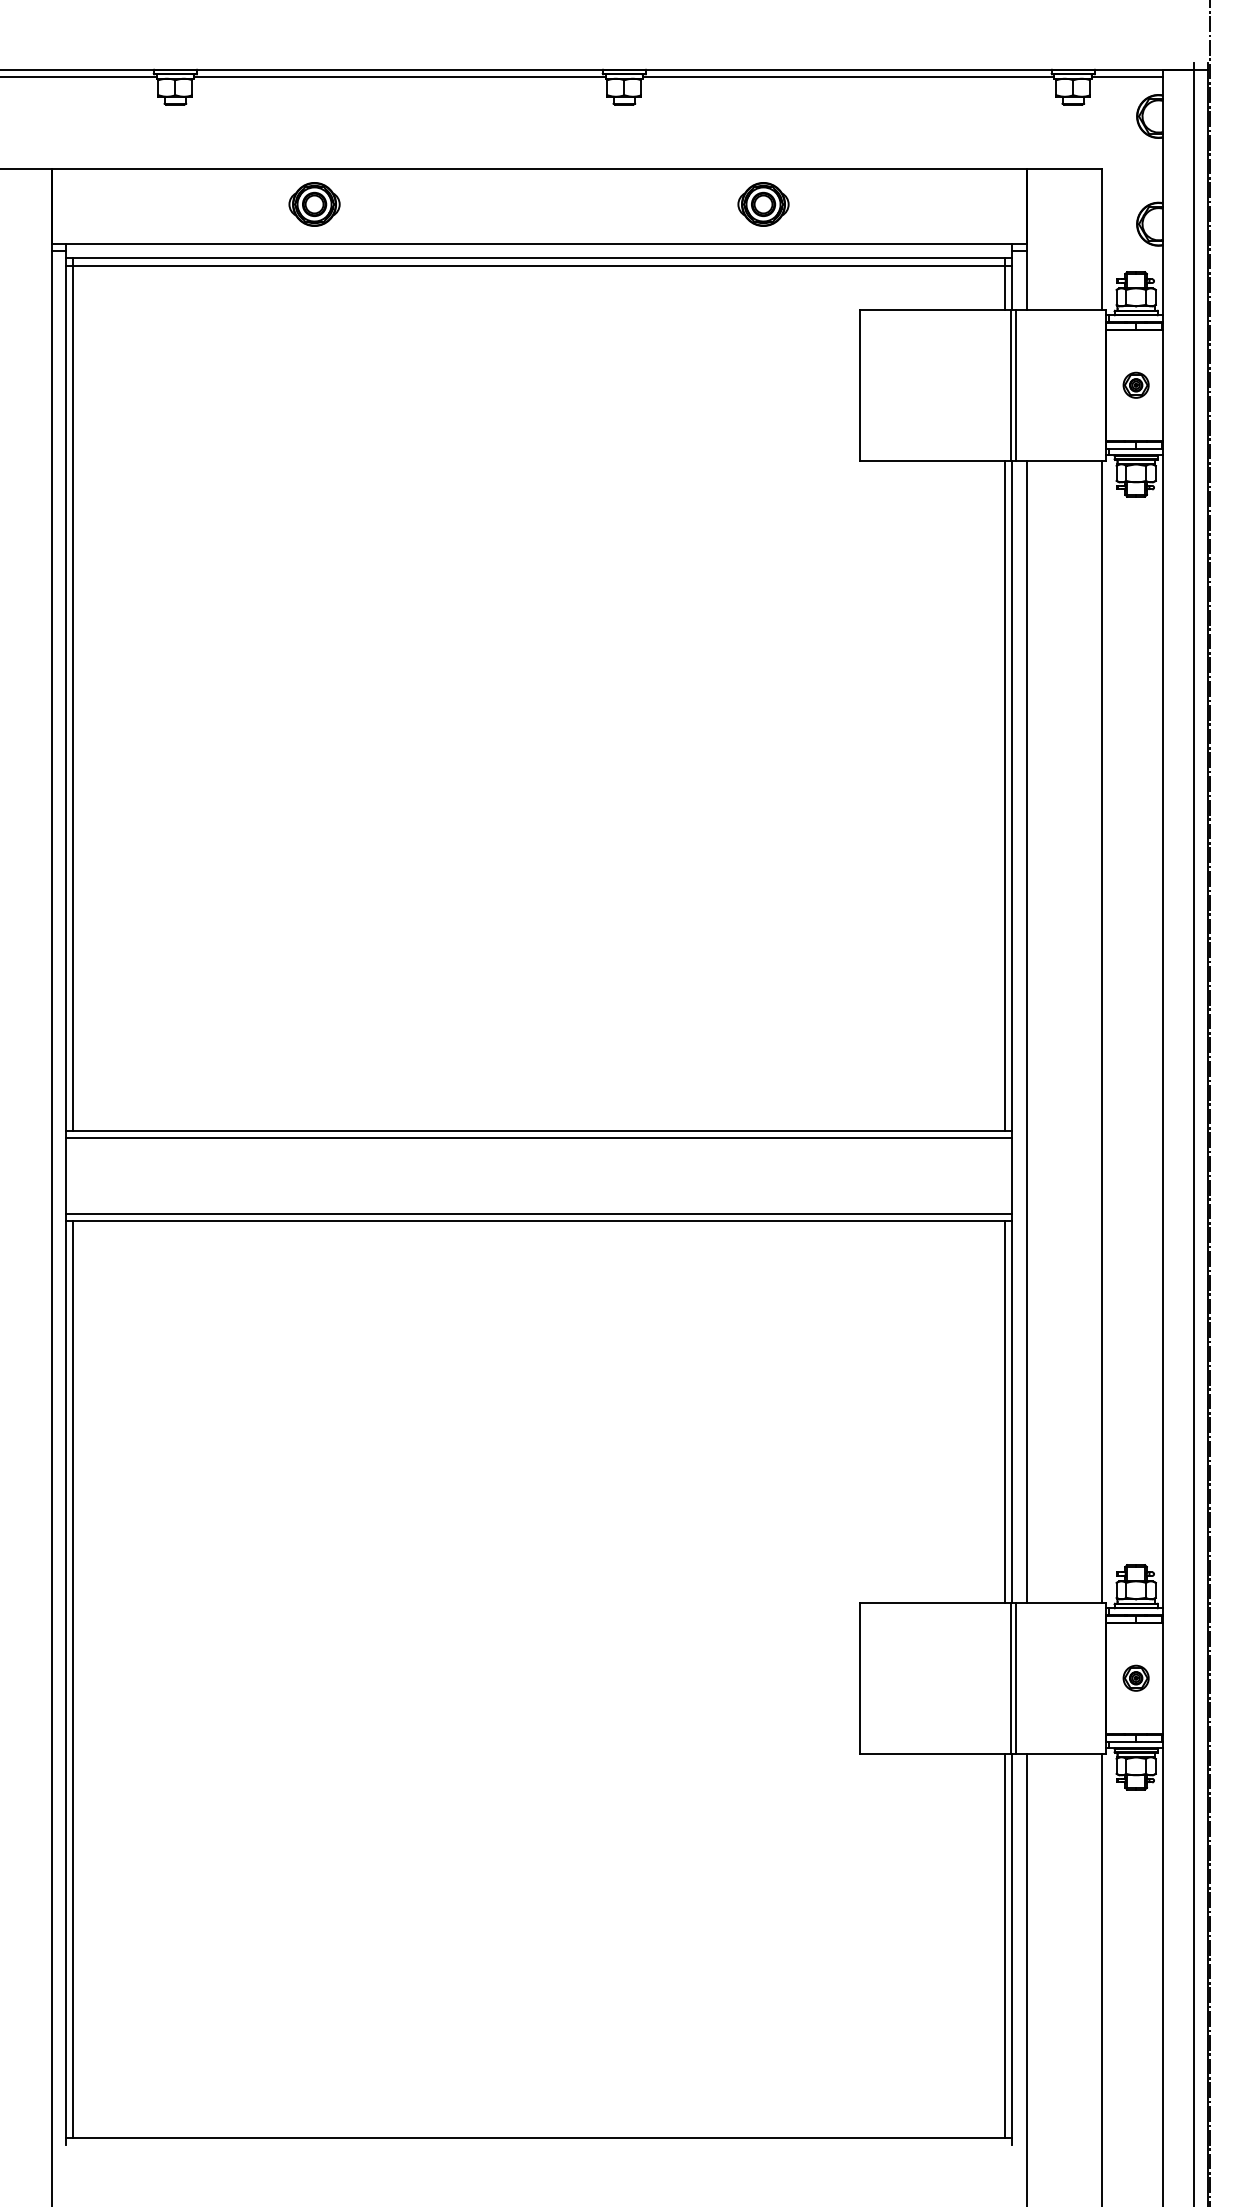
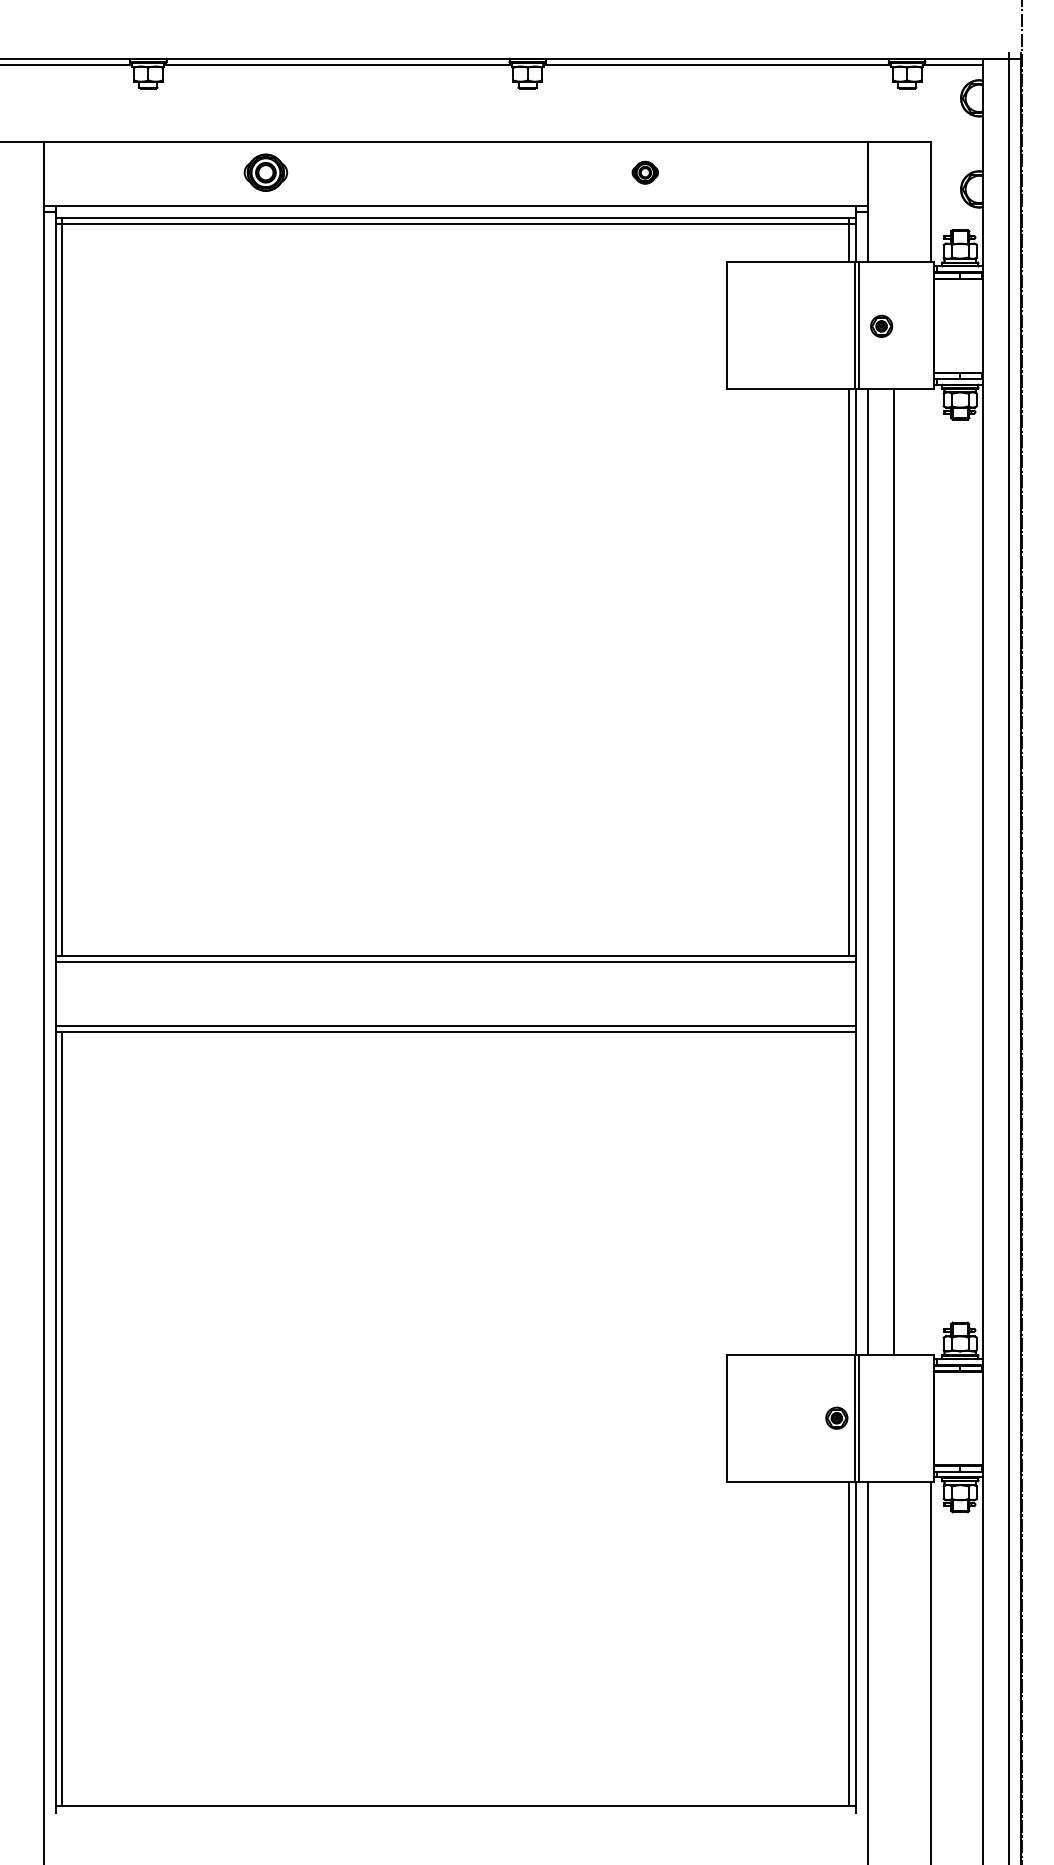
part: (763, 204) -> (645, 172), size x0.6
part: (1135, 384) -> (881, 325), moved
line: (1102, 1031) -> (894, 871), moved
line: (1005, 1411) -> (849, 1192), removed
part: (1135, 1677) -> (836, 1417), moved

